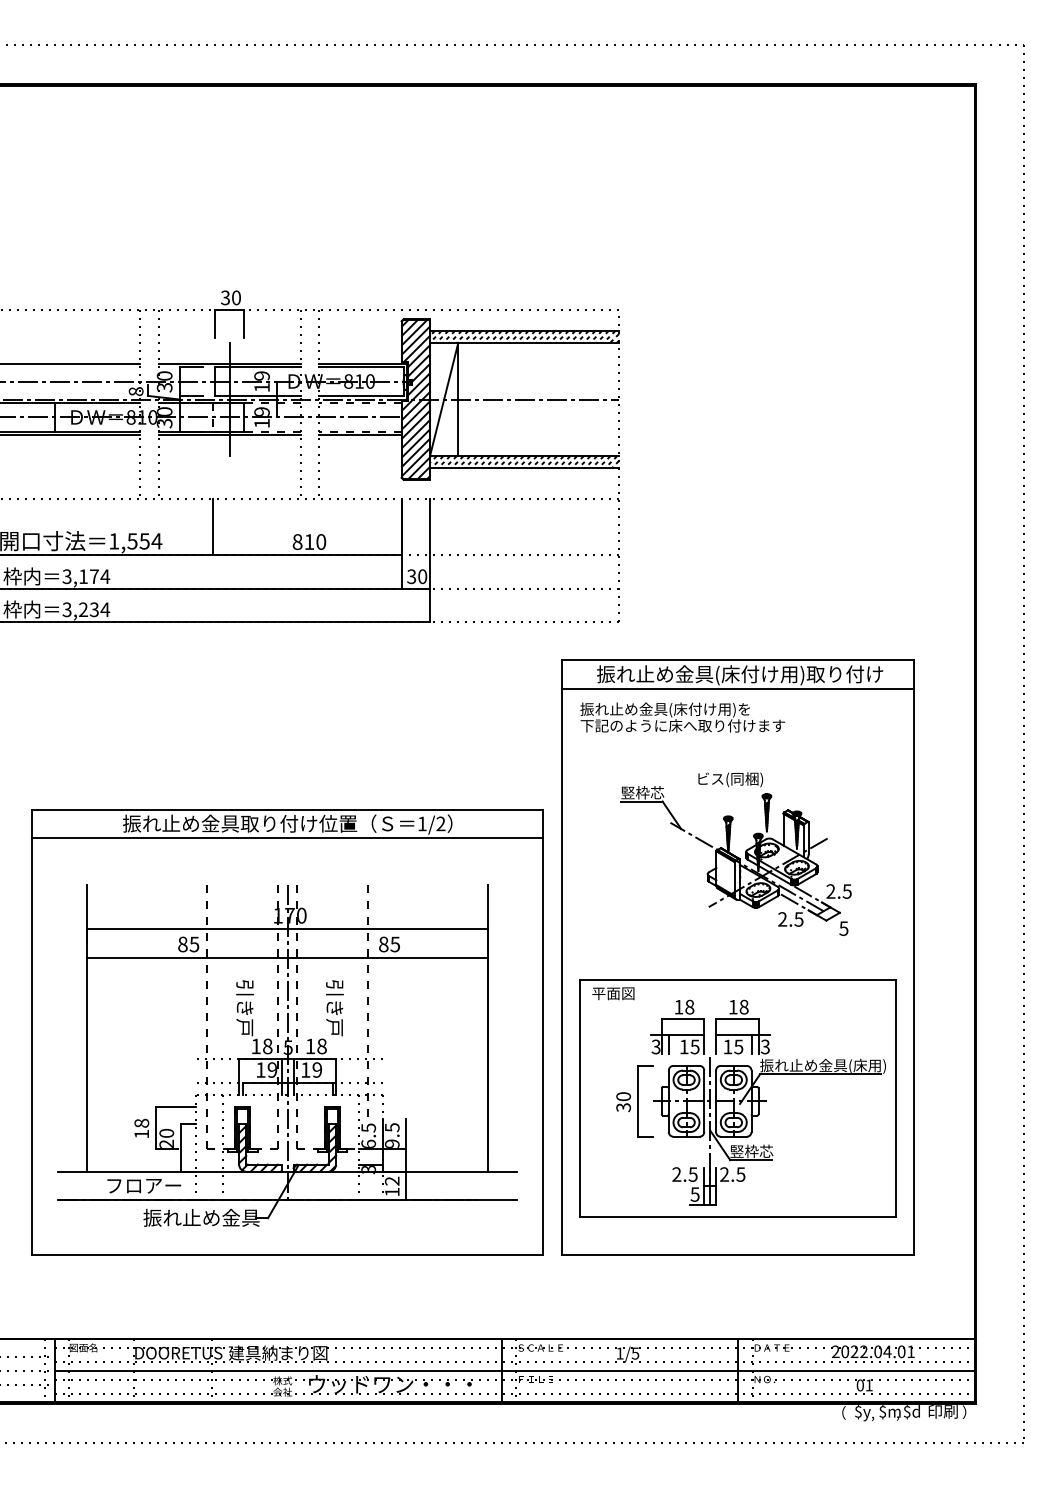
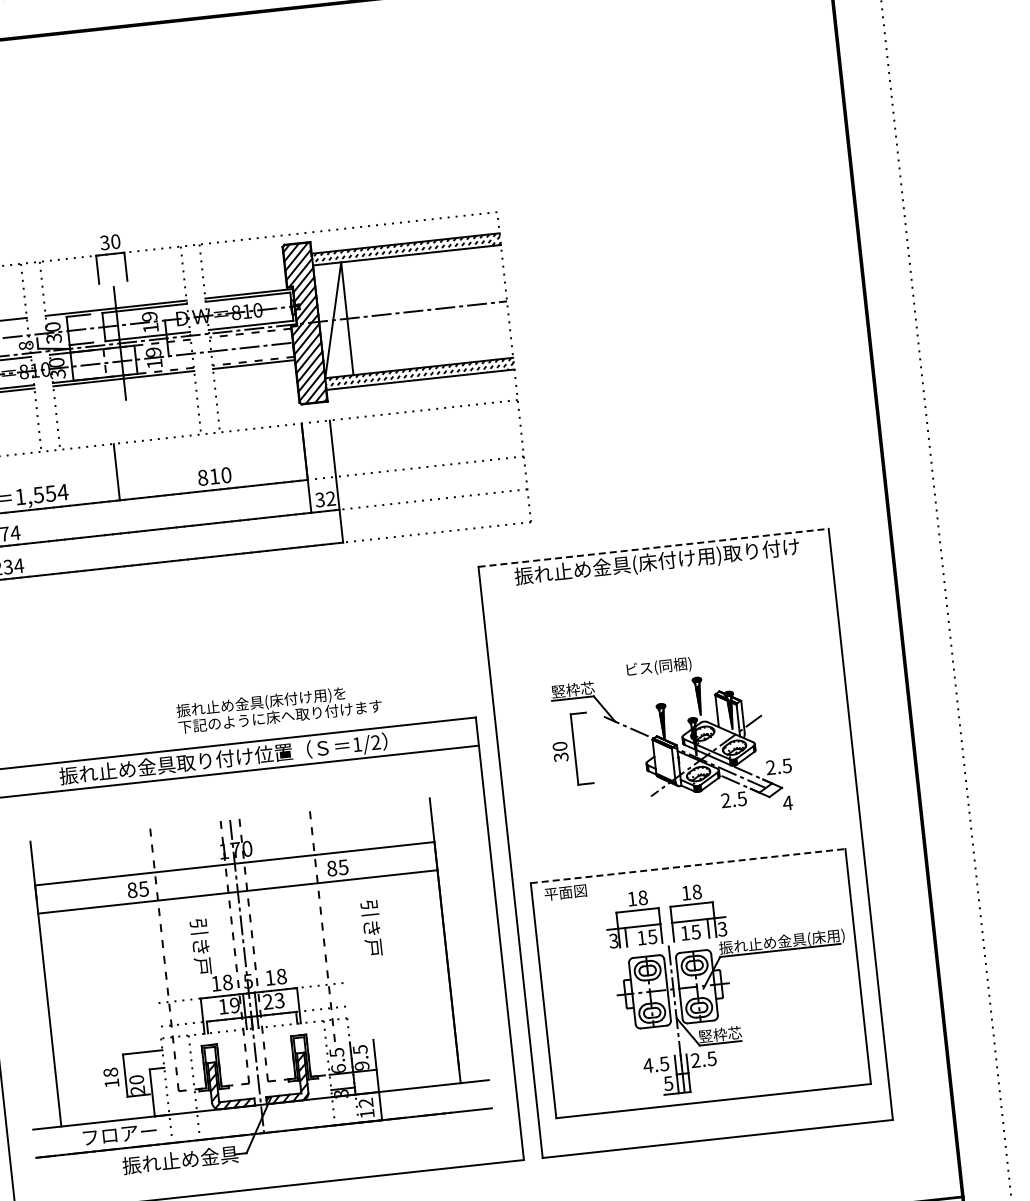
text: (422, 576) -> (330, 498), 30 -> 32
line: (738, 660) -> (654, 547), solid -> dashed
line: (737, 688) -> (656, 575), removed
text: (682, 717) -> (279, 708), moved
text: (843, 928) -> (787, 803), 5 -> 4
line: (738, 980) -> (688, 866), solid -> dashed
text: (334, 1008) -> (371, 928), moved
text: (311, 1069) -> (273, 1000), 19 -> 23
part: (634, 1101) -> (571, 750), moved
text: (676, 1174) -> (647, 1065), 2.5 -> 4.5

